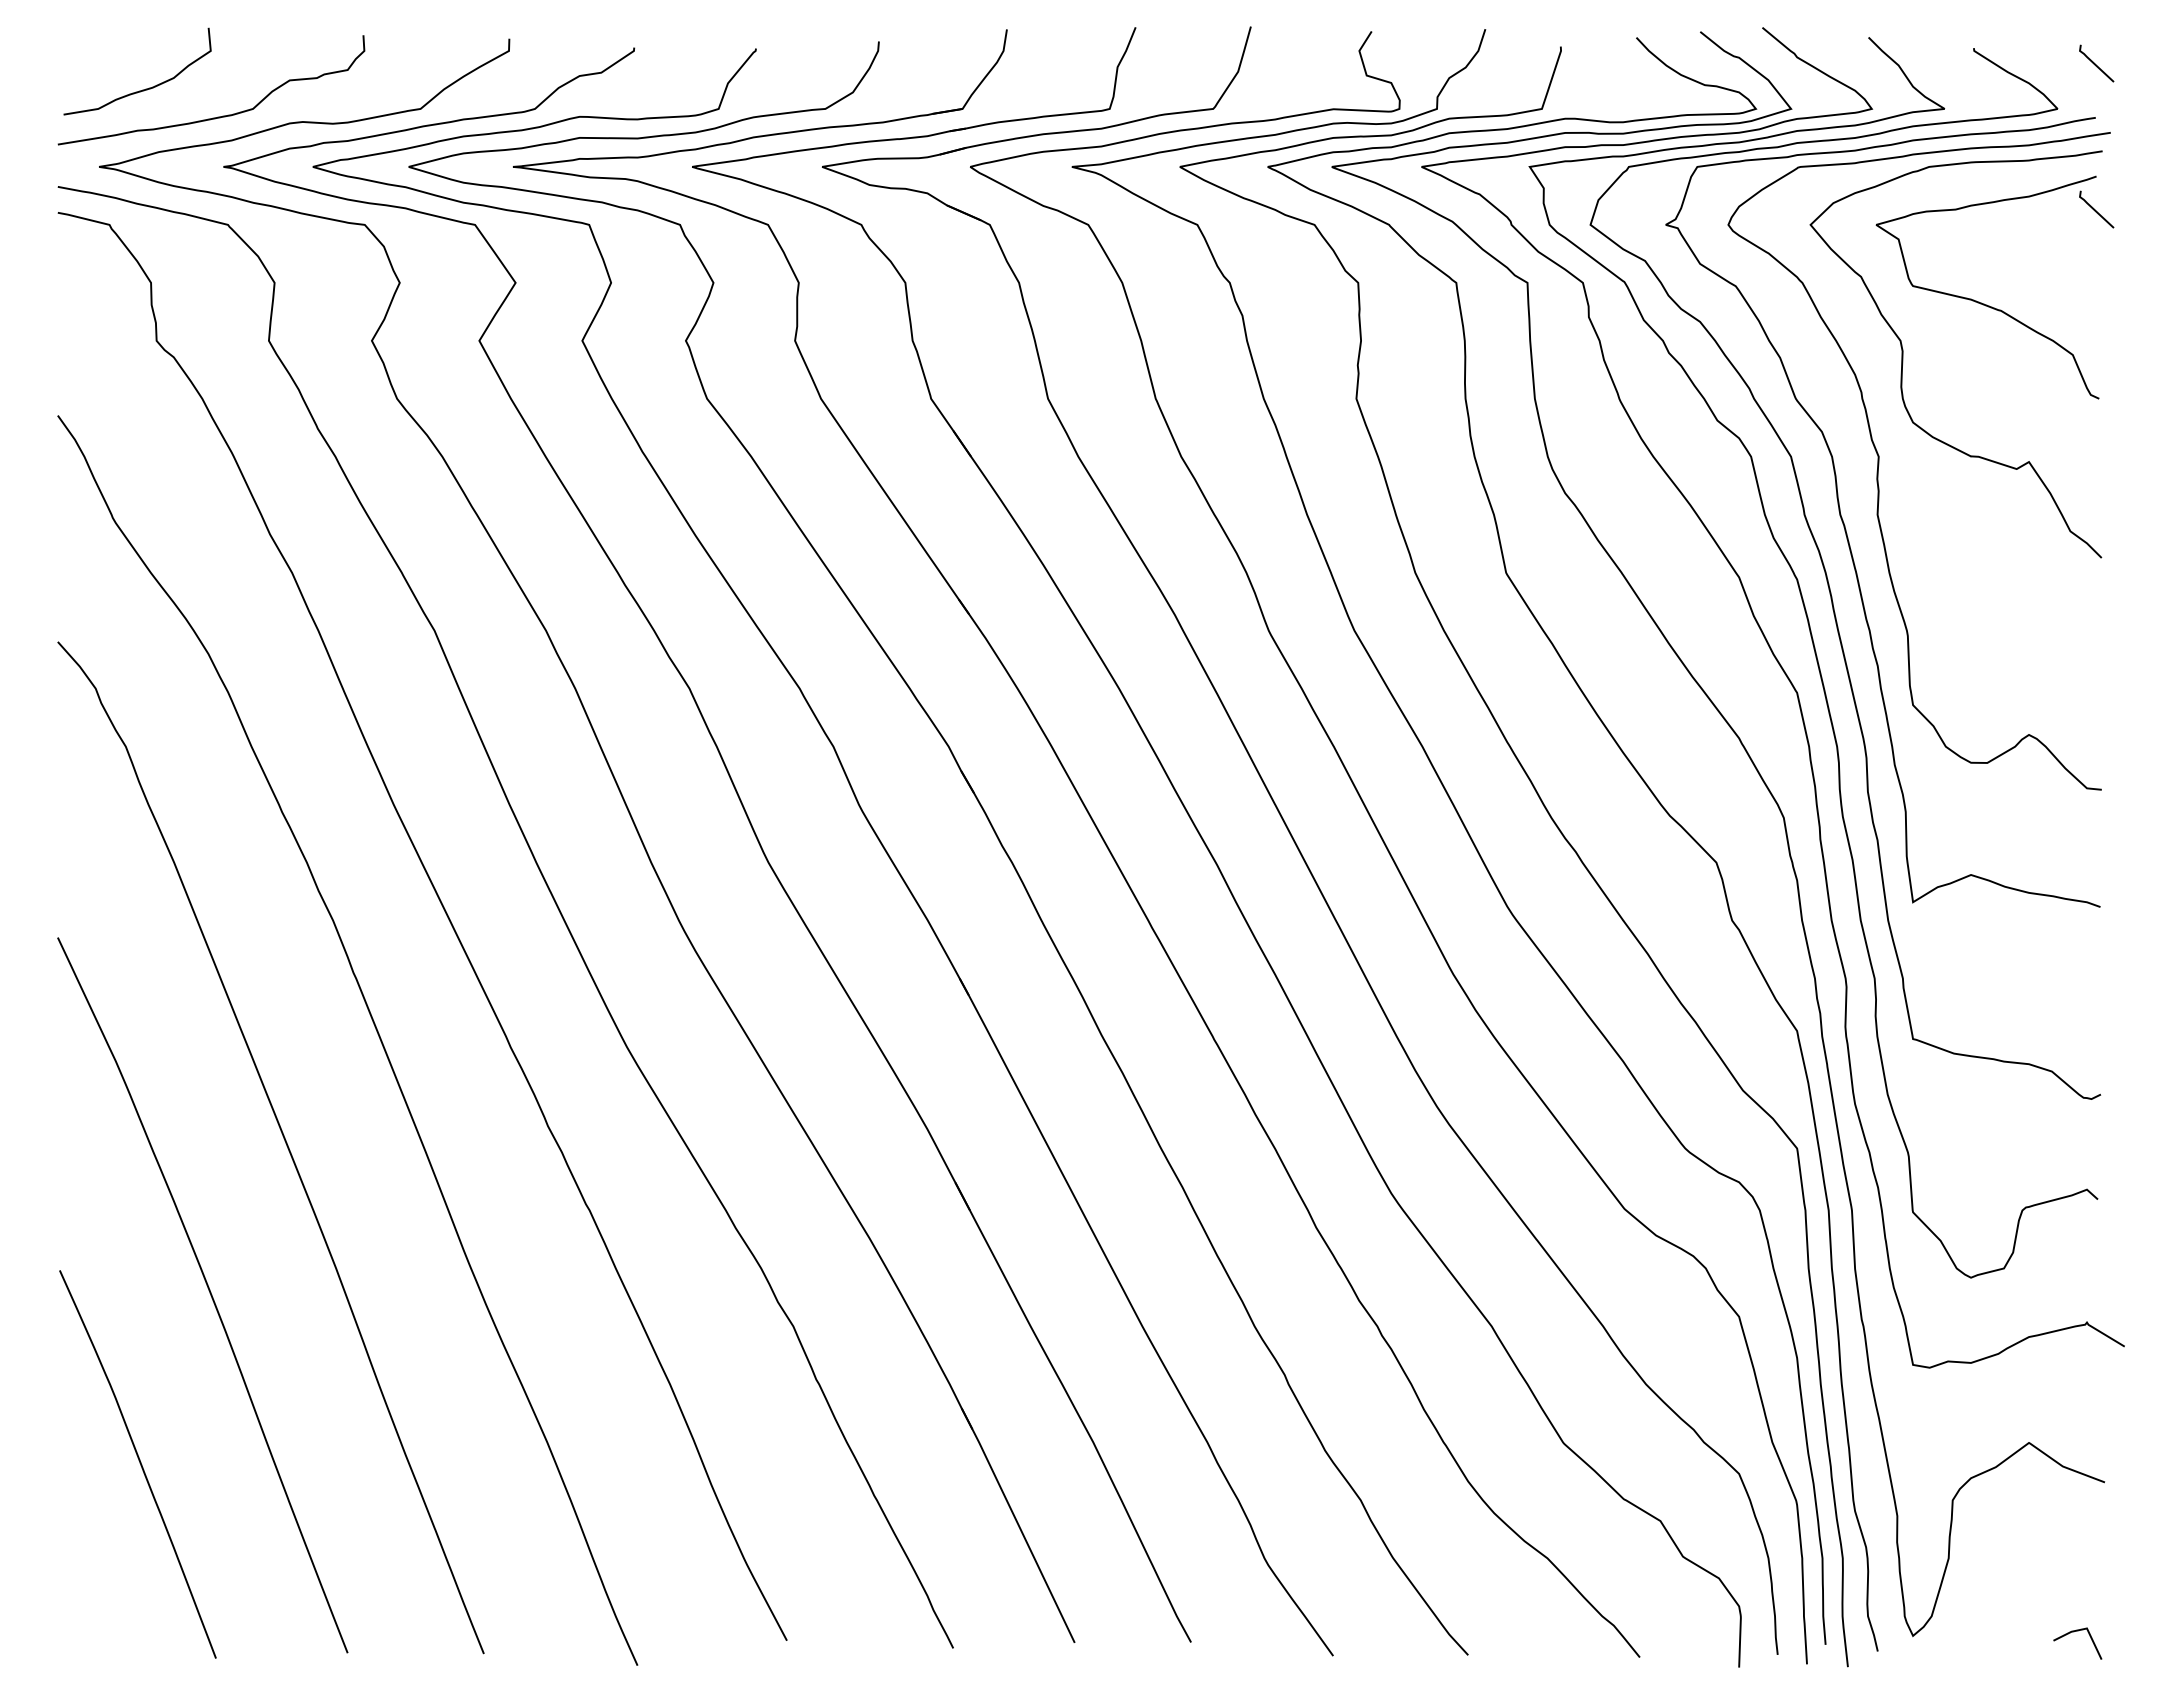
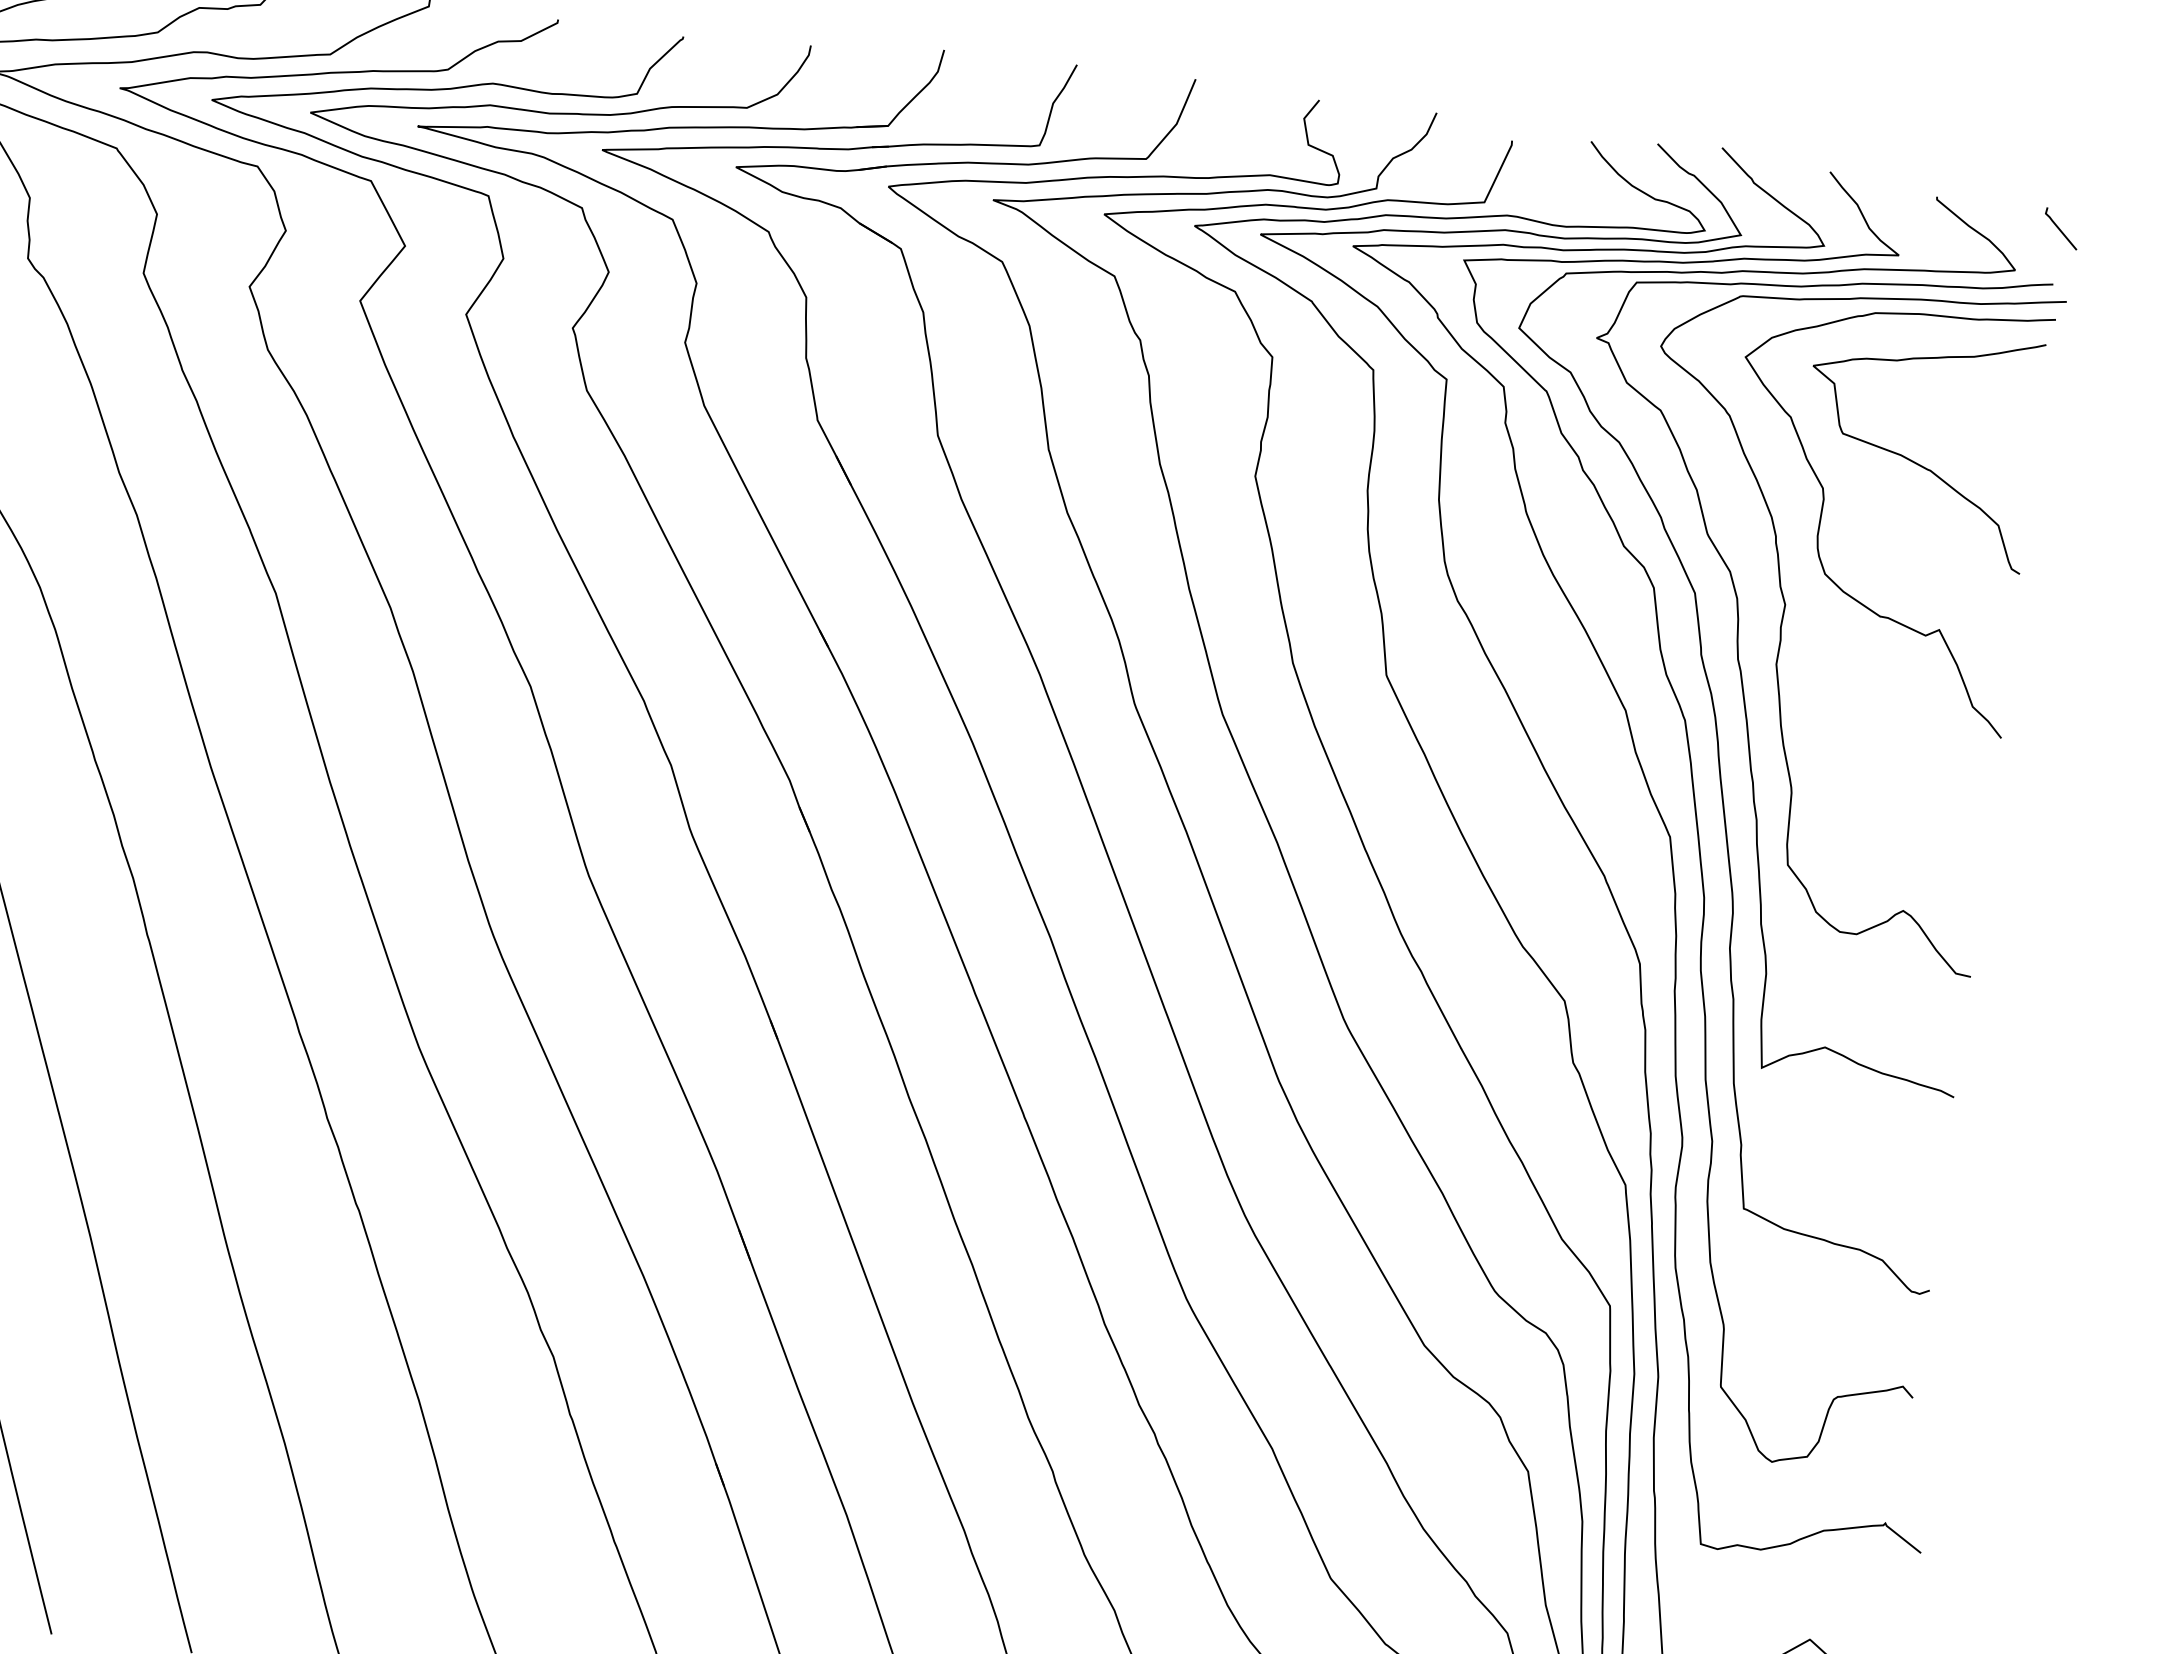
line: (2095, 209) -> (2040, 378), removed

